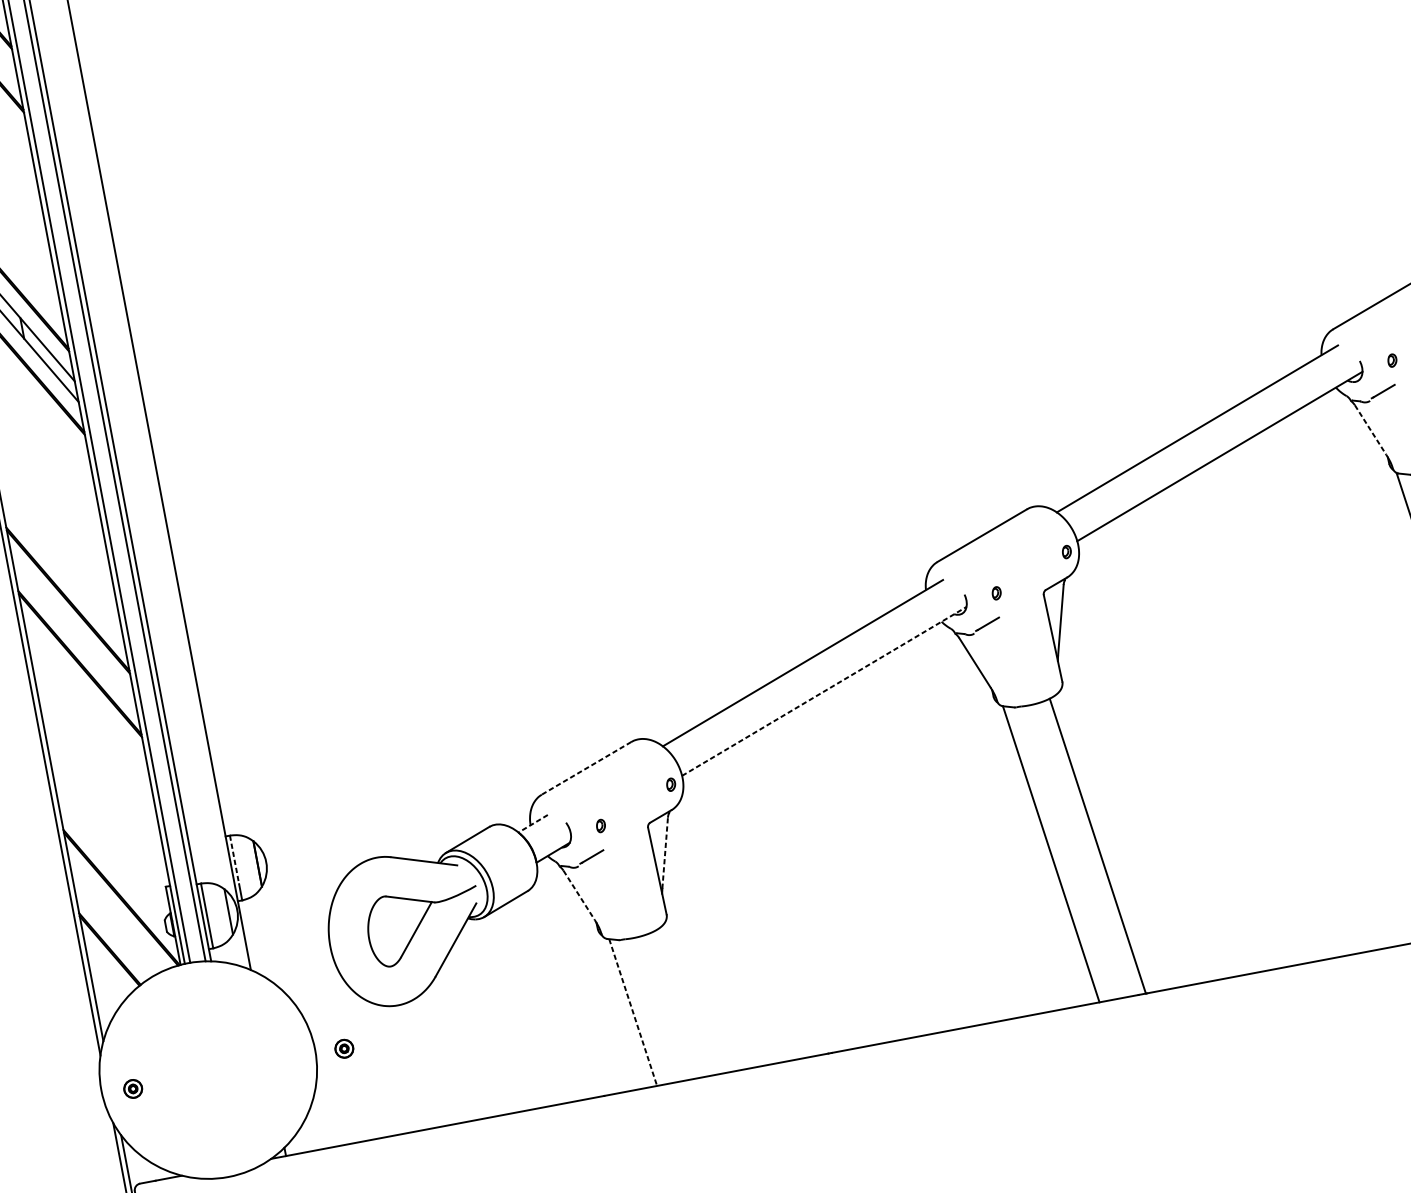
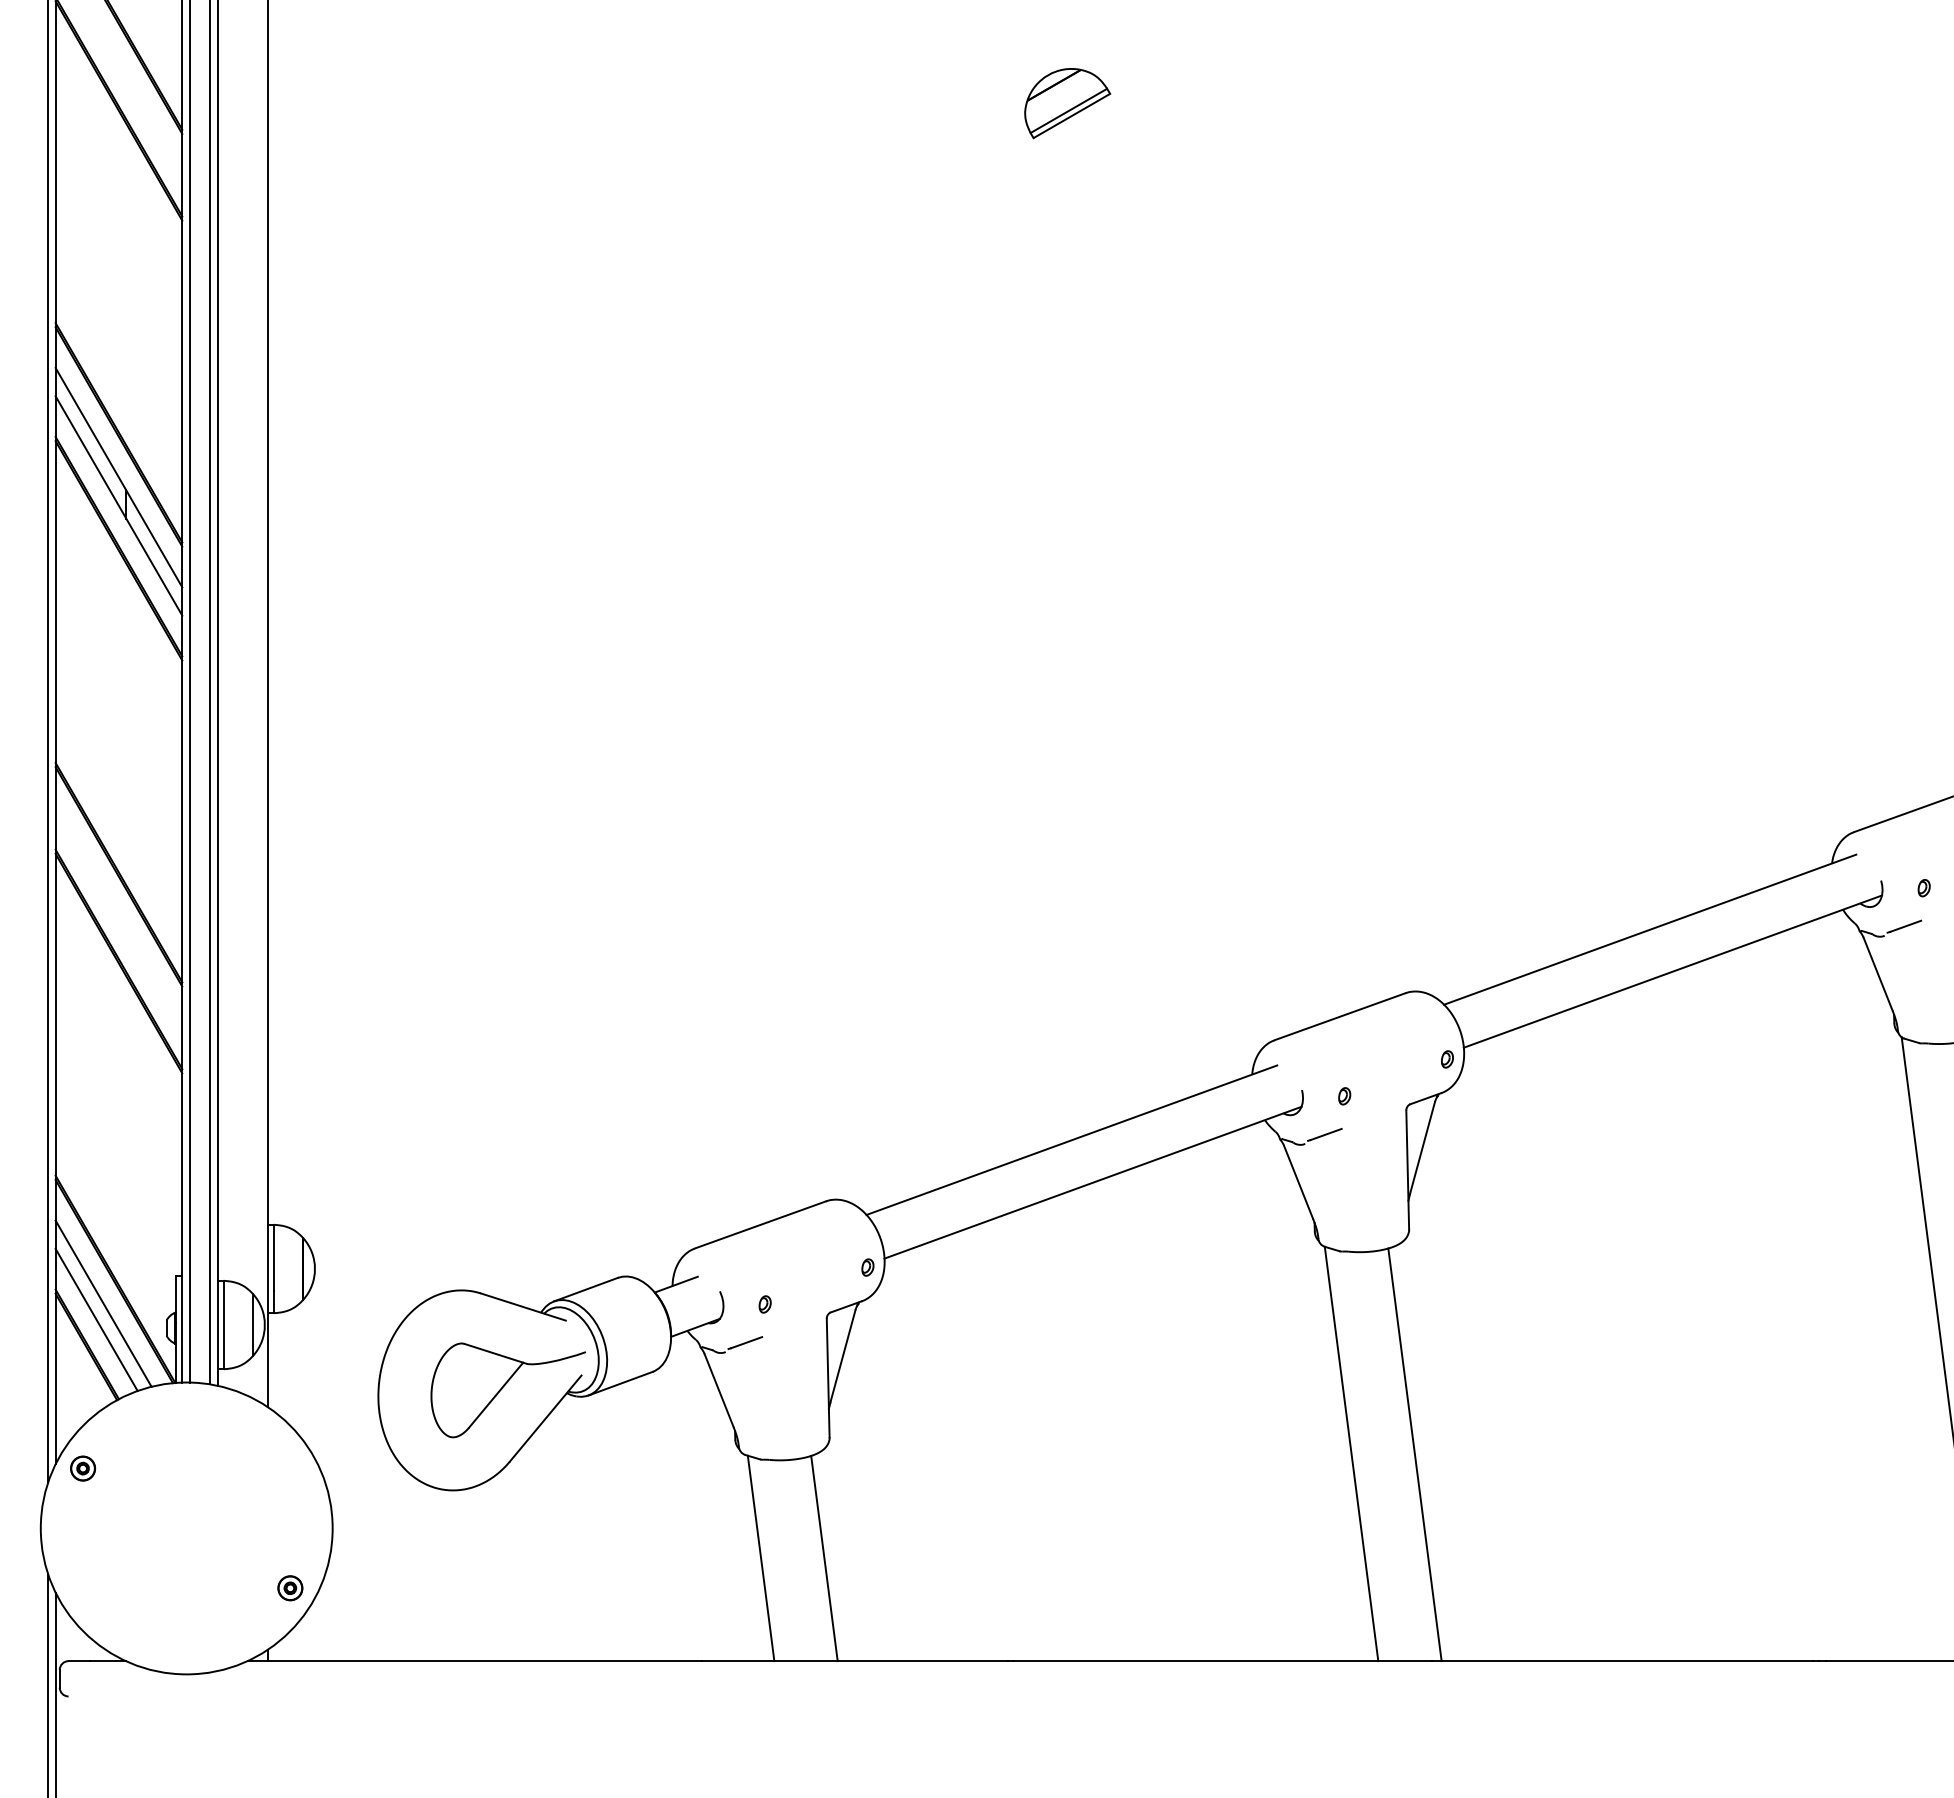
line: (1370, 430) -> (1878, 974), dashed -> solid
line: (824, 691) -> (1093, 1182), dashed -> solid
line: (586, 768) -> (760, 1225), dashed -> solid
line: (533, 823) -> (676, 1284), dashed -> solid
line: (664, 853) -> (842, 1356), dashed -> solid
line: (234, 860) -> (273, 1258), dashed -> solid
line: (579, 896) -> (719, 1391), dashed -> solid
line: (116, 916) -> (103, 1303), added
line: (113, 929) -> (96, 1319), added
line: (679, 1003) -> (824, 1558), added
line: (633, 1012) -> (761, 1558), dashed -> solid
part: (344, 1048) -> (290, 1588), moved
part: (132, 1088) -> (82, 1468), moved

